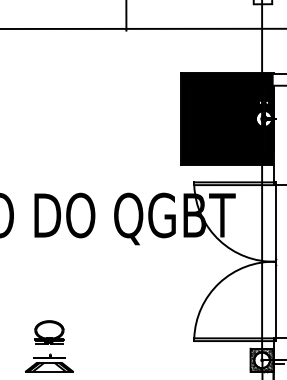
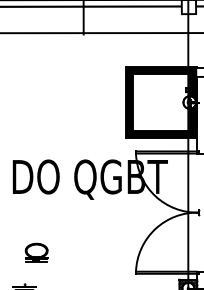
fill: (227, 118) -> (161, 102), removed
line: (276, 221) -> (199, 181), removed
line: (276, 301) -> (199, 243), removed
part: (49, 332) -> (36, 252), moved

